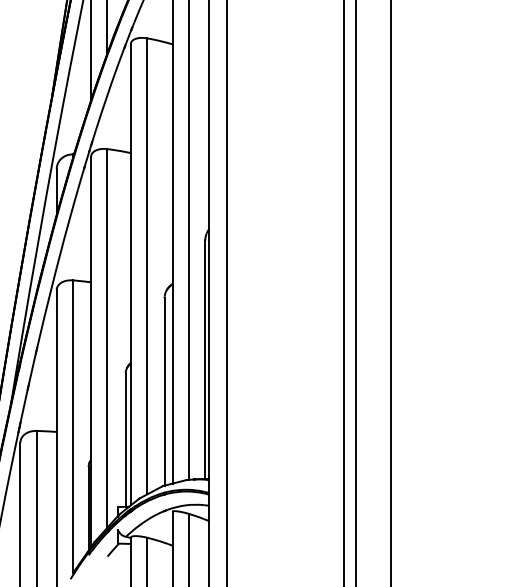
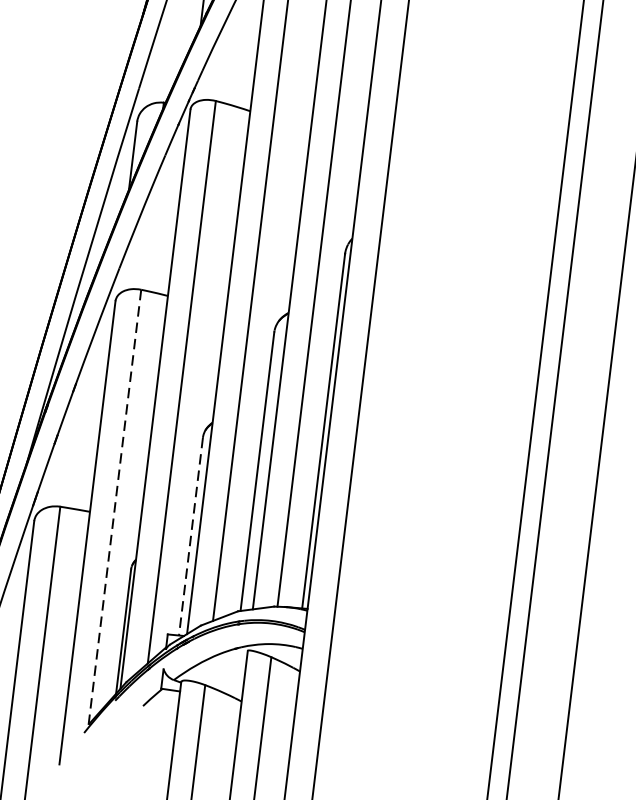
line: (72, 426) -> (114, 506), solid -> dashed
line: (125, 440) -> (190, 536), solid -> dashed

